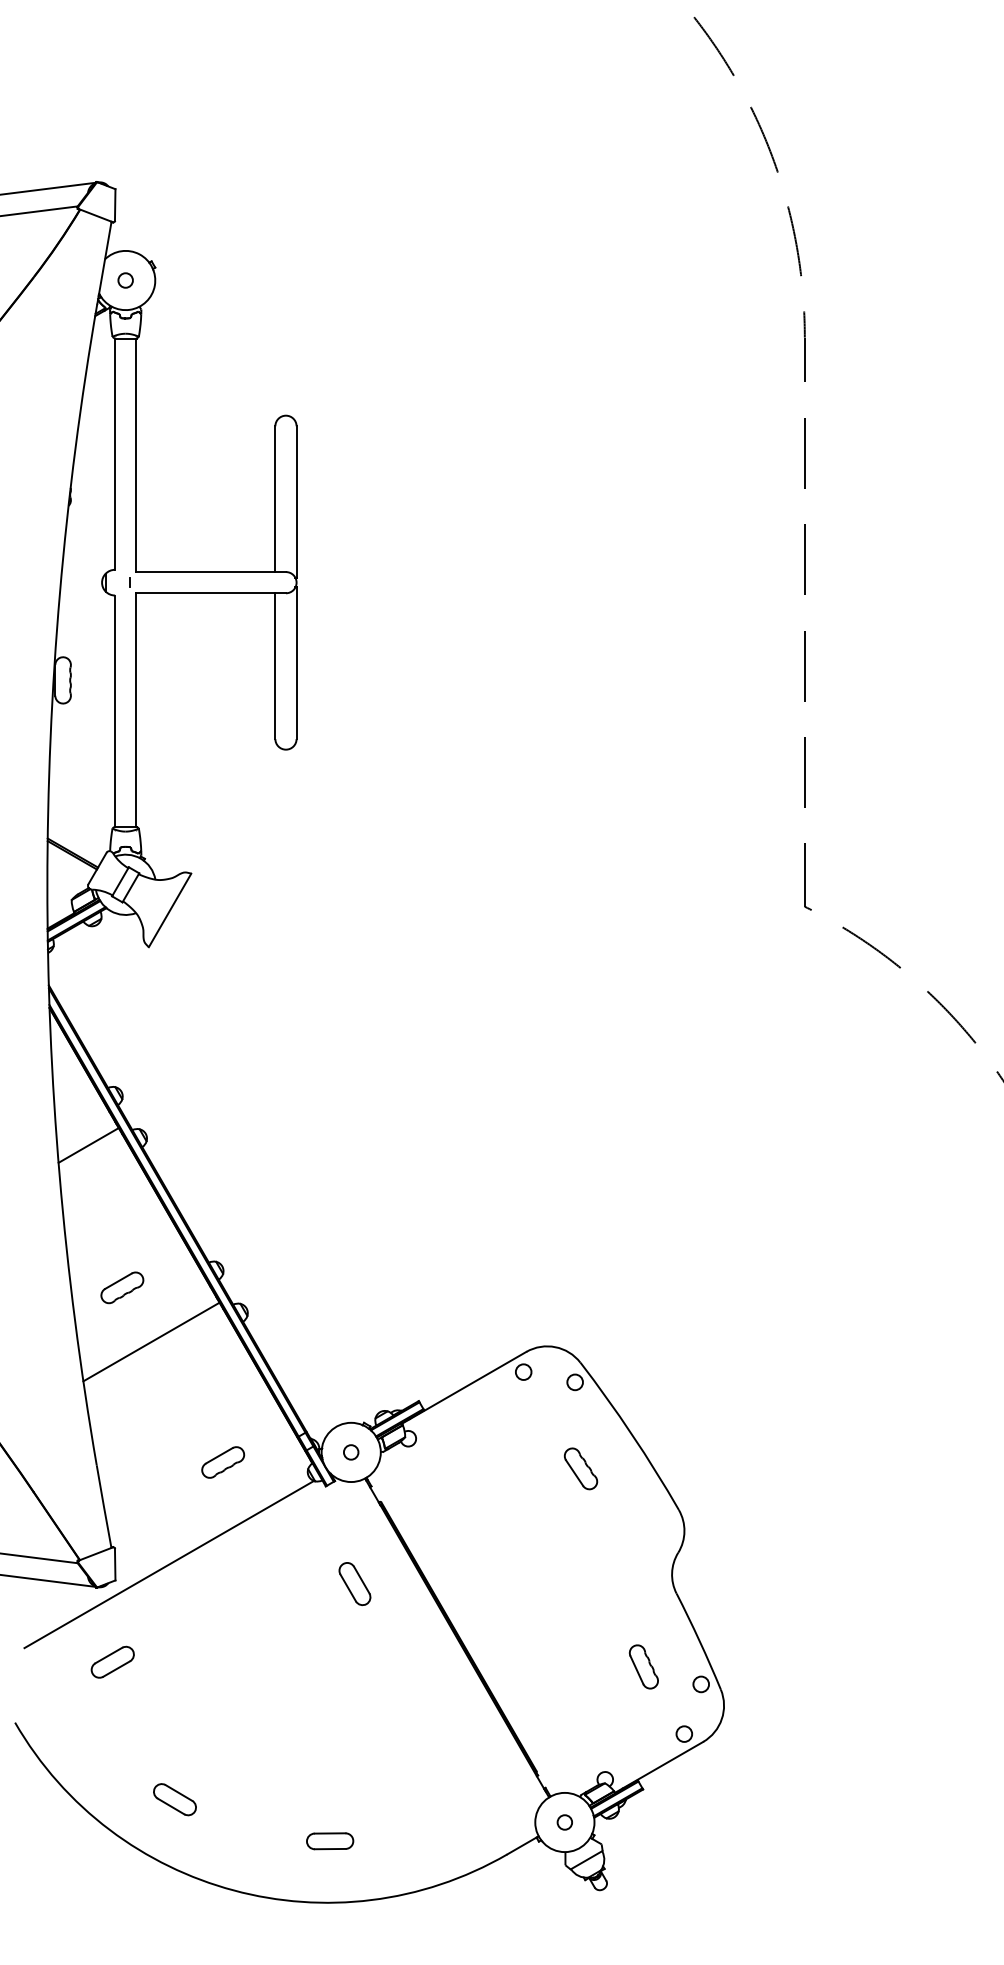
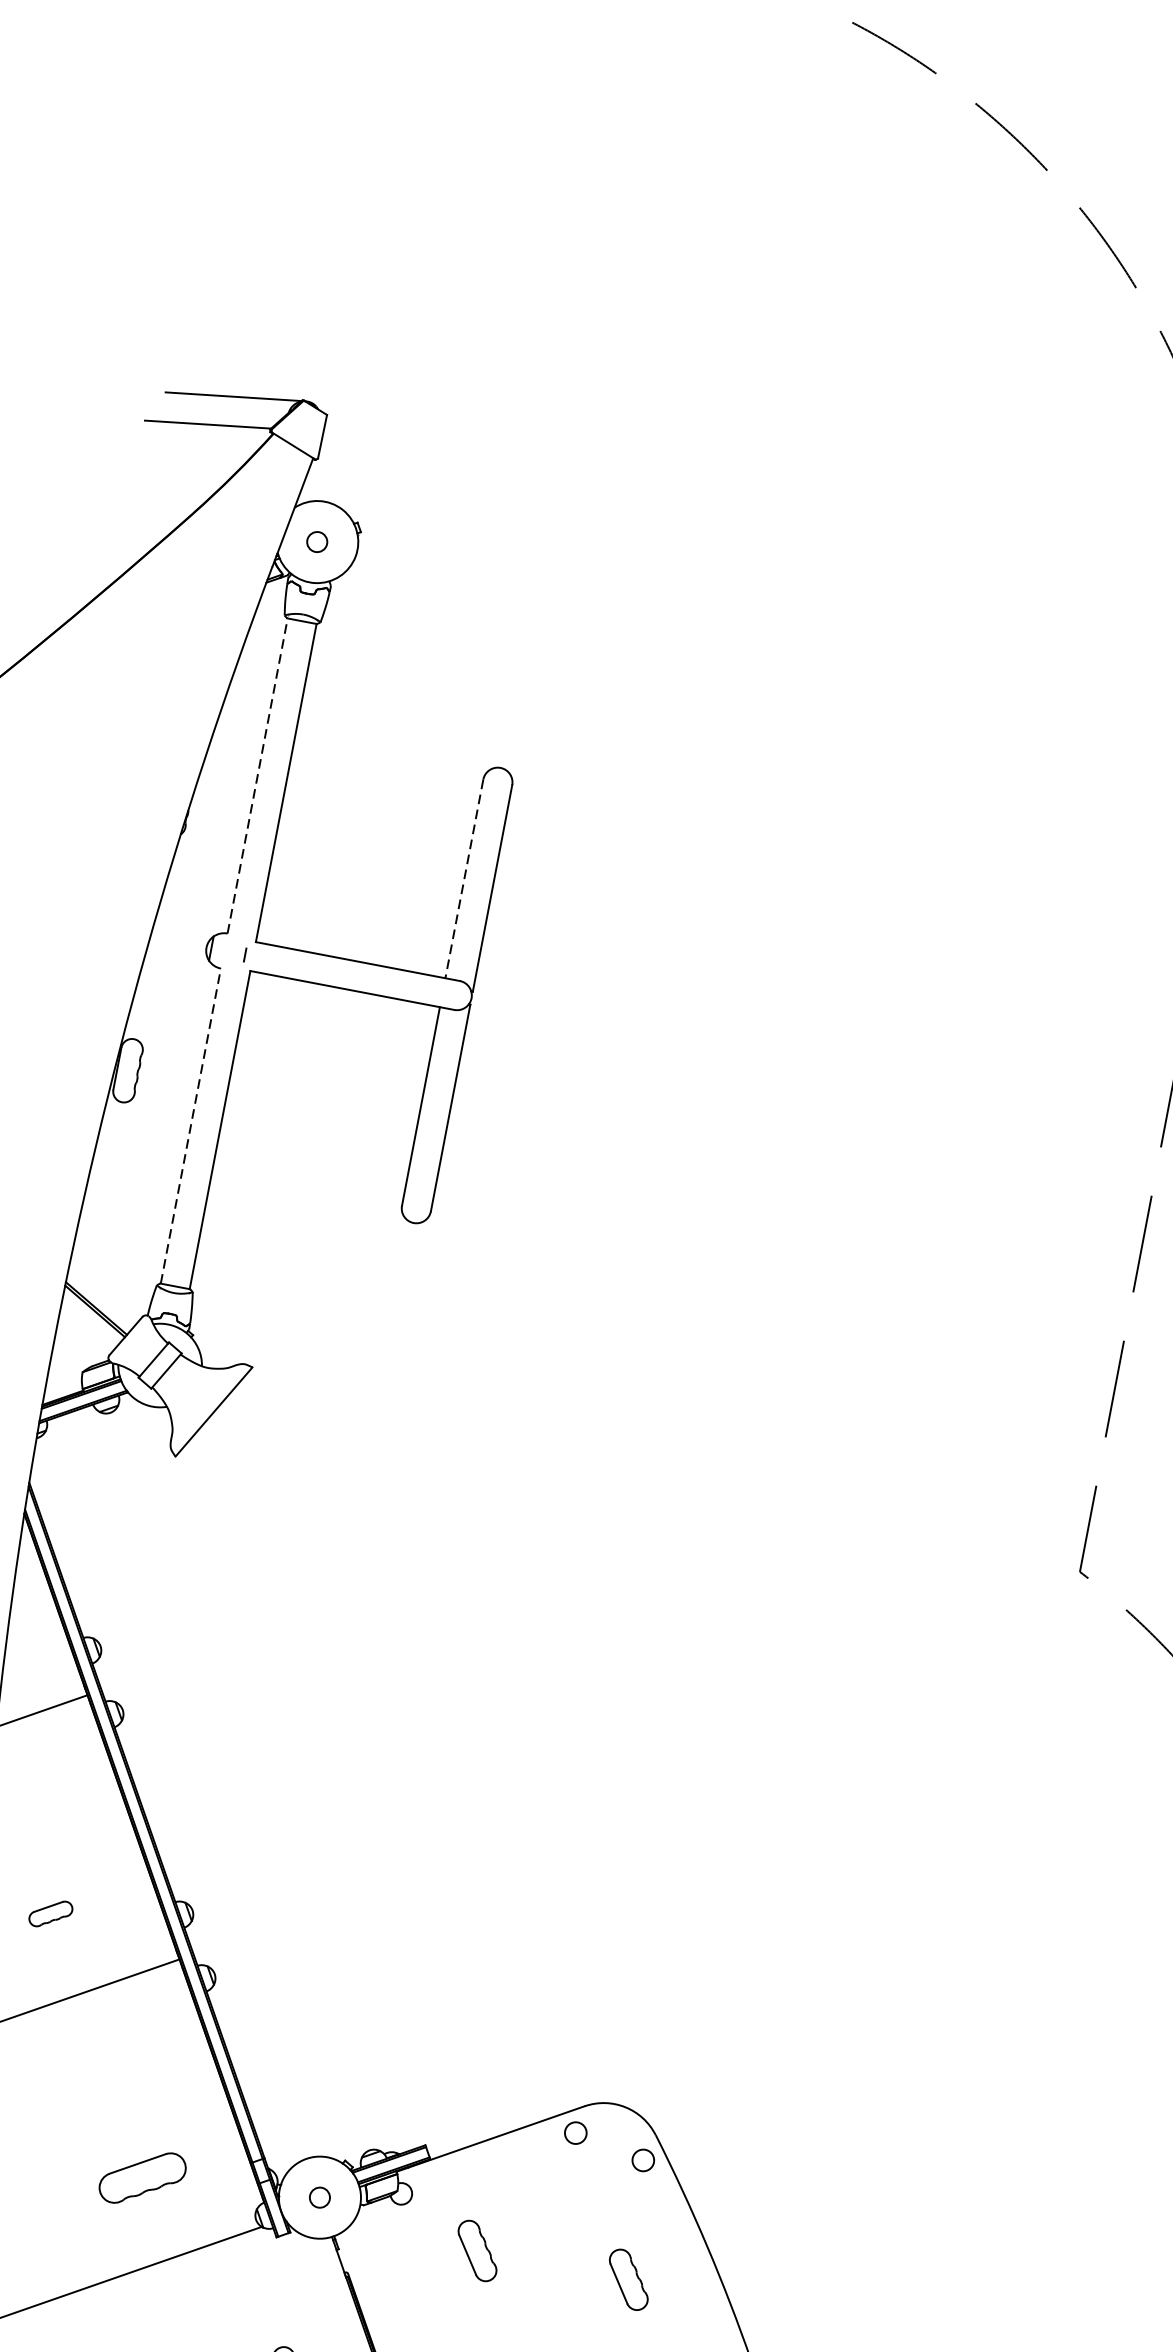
line: (115, 454) -> (258, 776), solid -> dashed
line: (275, 499) -> (464, 879), solid -> dashed
line: (115, 711) -> (191, 1126), solid -> dashed
part: (122, 1287) -> (51, 1913), size x0.7
part: (223, 1462) -> (143, 2178), size x1.4
part: (469, 1468) -> (476, 2250), added

